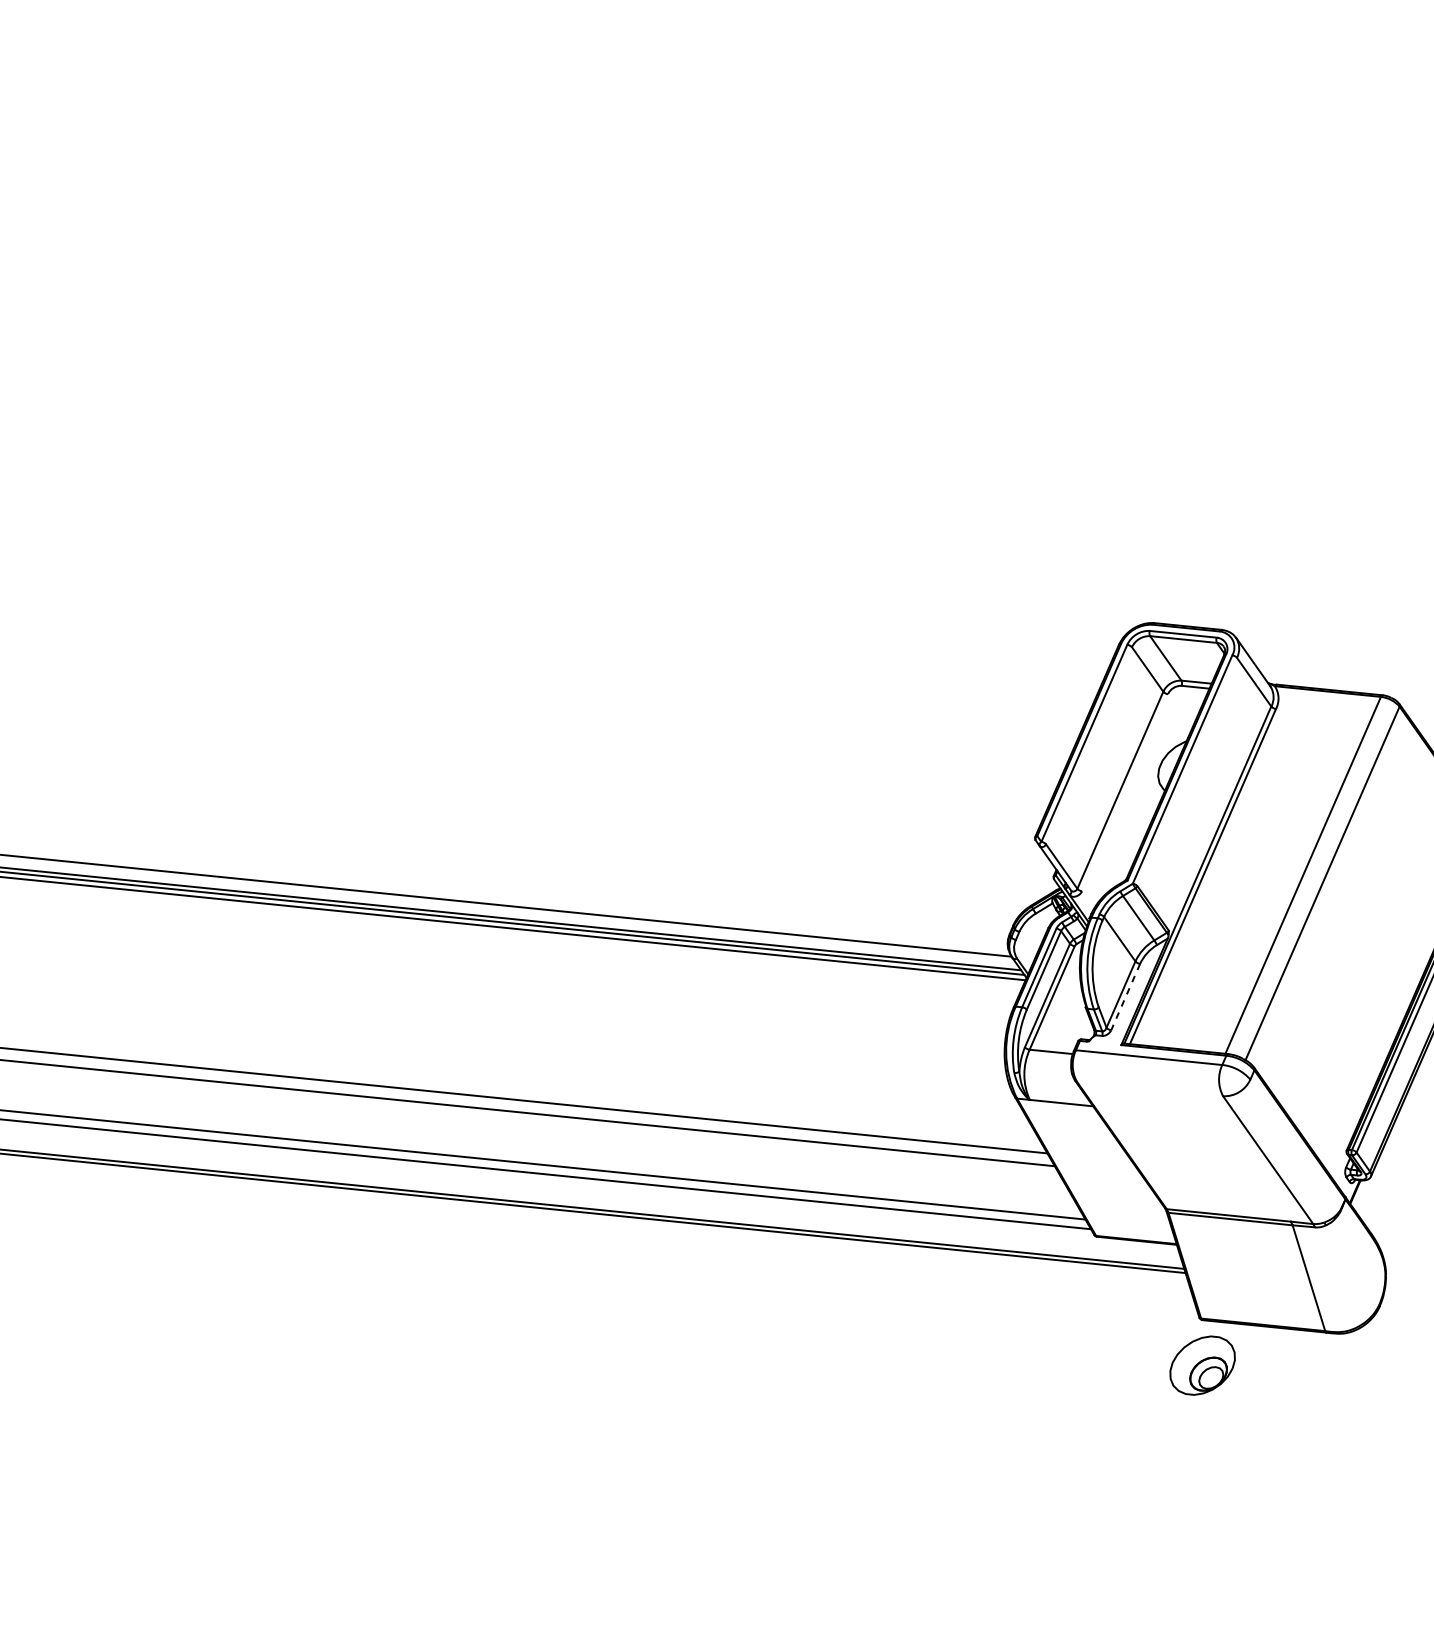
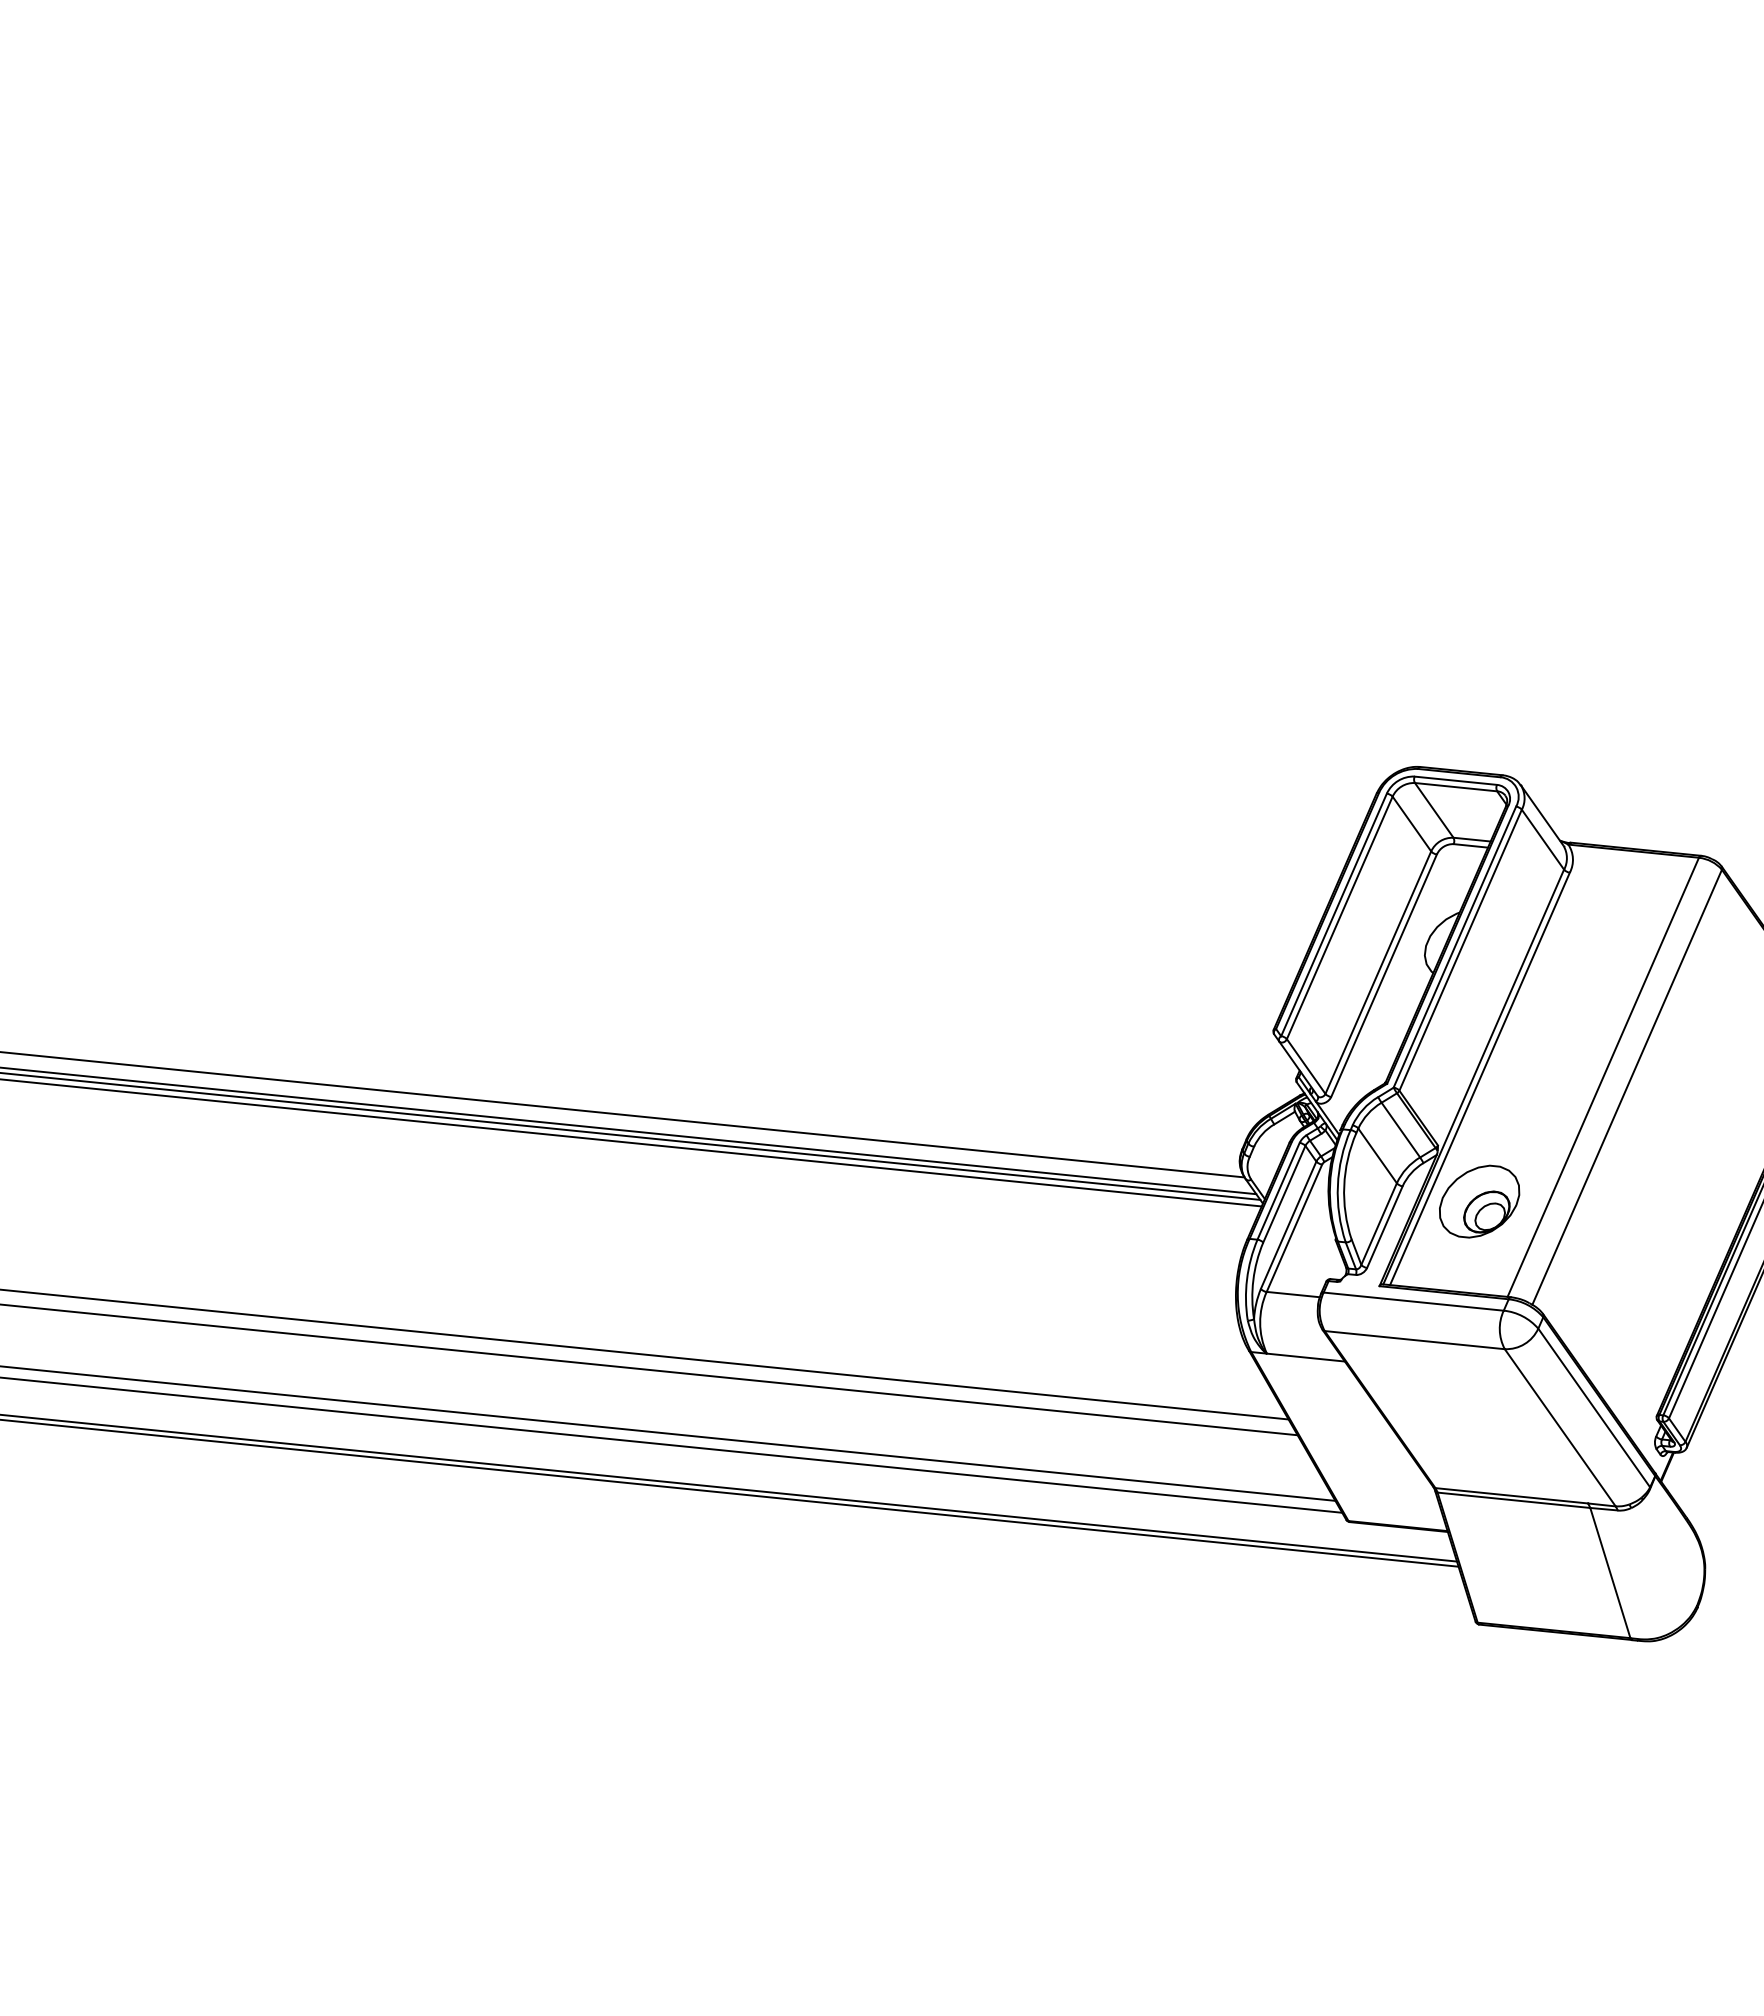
line: (1088, 745) -> (1339, 917), added
line: (1187, 771) -> (1460, 949), added
line: (1124, 792) -> (1383, 975), added
line: (1125, 997) -> (1384, 1227), dashed -> solid
line: (1149, 1089) -> (1414, 1340), added
line: (1296, 1143) -> (1594, 1407), added
part: (1202, 1365) -> (1479, 1201), moved

